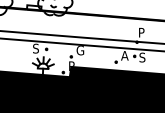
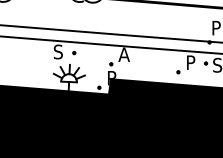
text: (80, 50) -> (124, 54), G -> A
text: (124, 55) -> (190, 62), A -> P

